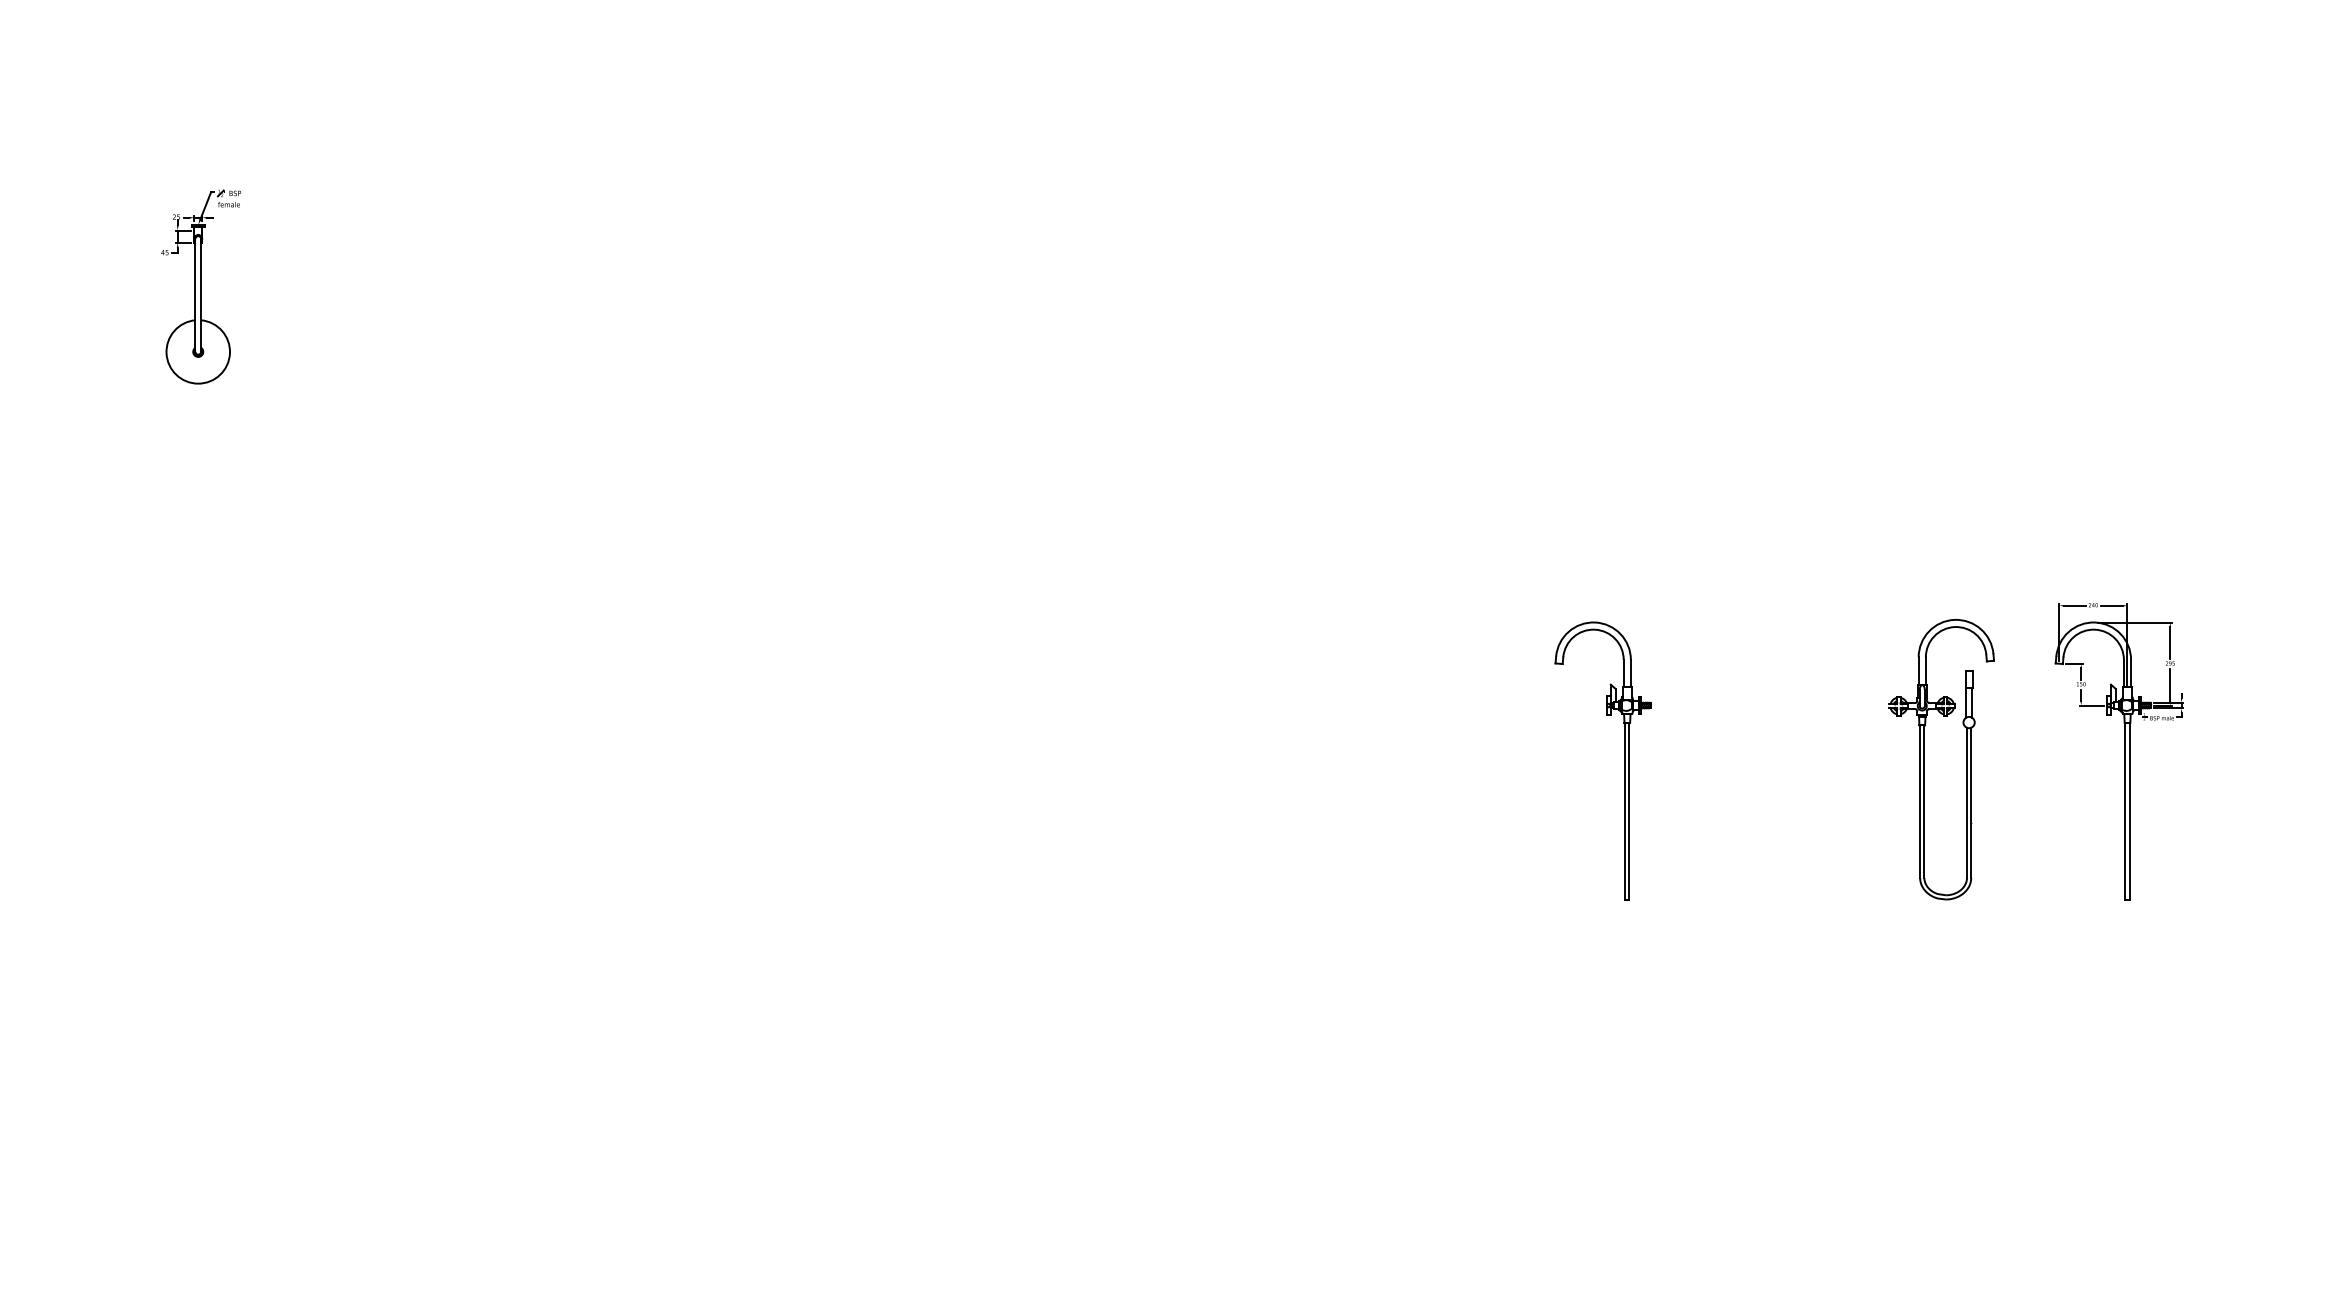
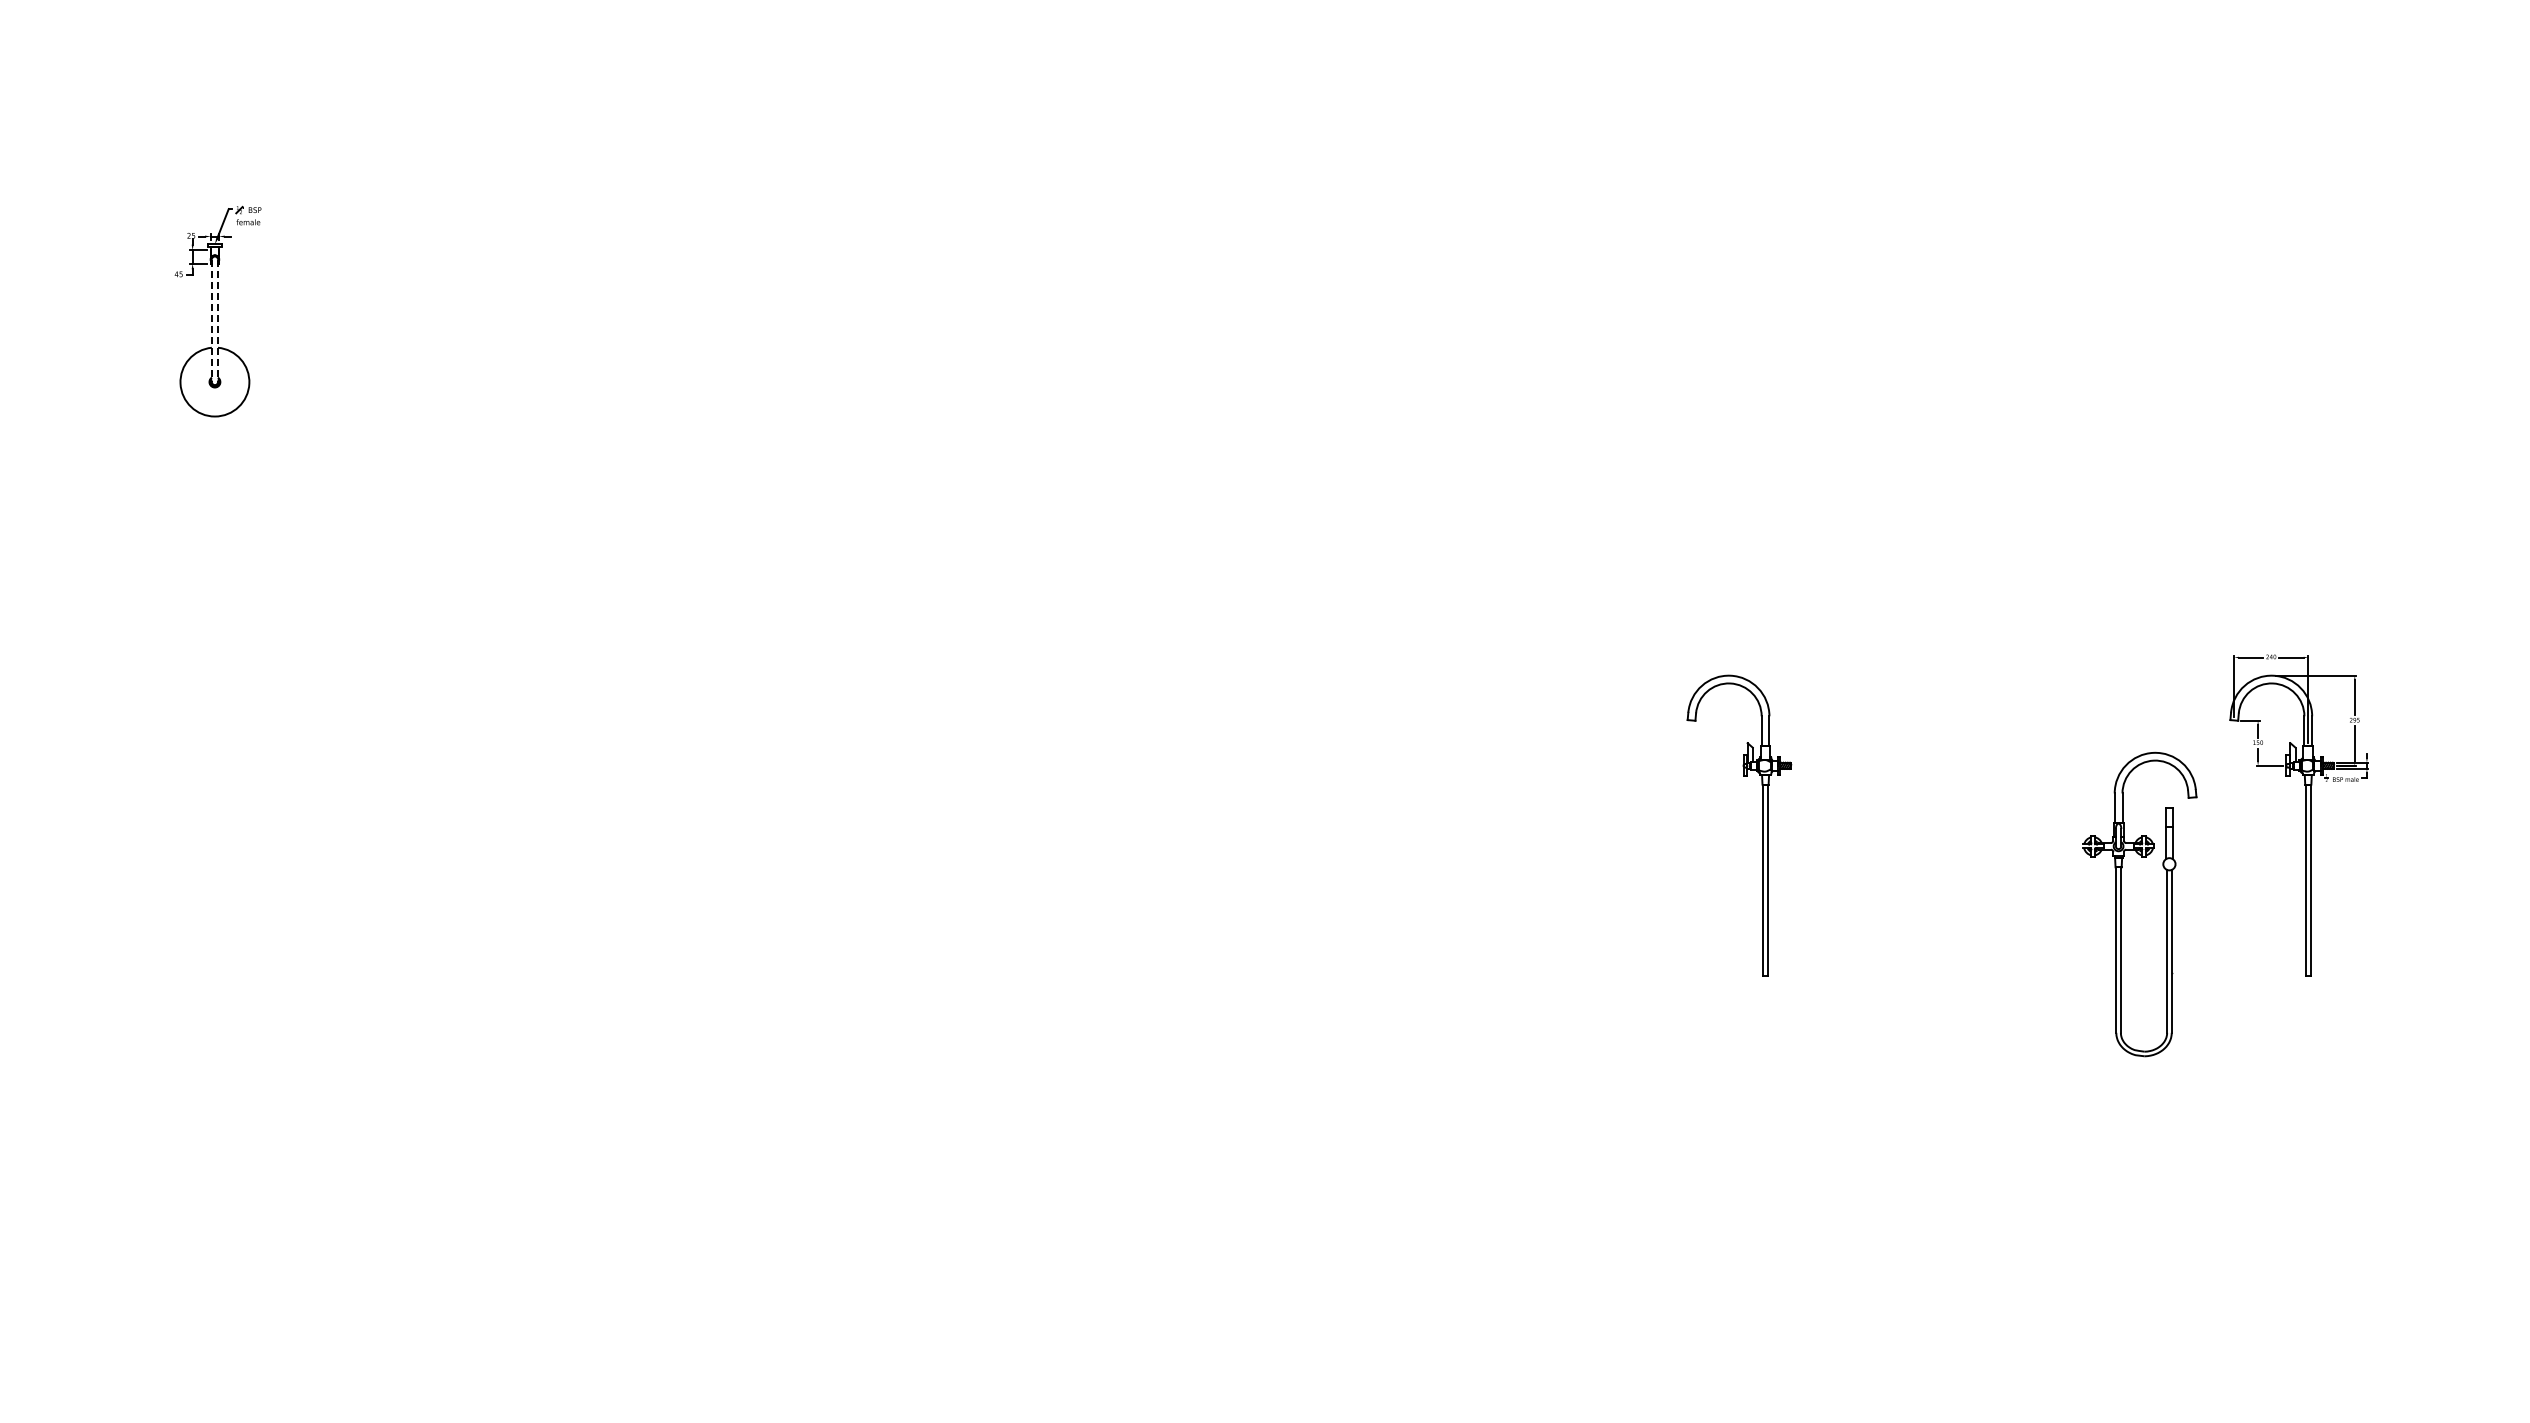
line: (195, 296) -> (211, 321), solid -> dashed
line: (201, 296) -> (218, 321), solid -> dashed
part: (1924, 759) -> (2121, 904), moved

